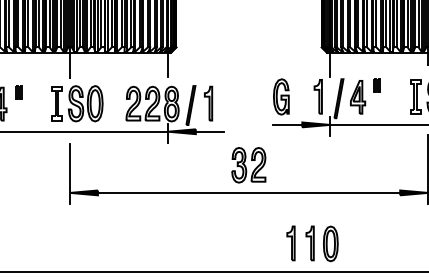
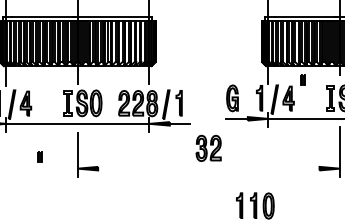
part: (376, 84) -> (302, 79), moved
part: (17, 91) -> (39, 156), moved
line: (248, 192) -> (208, 168), removed

